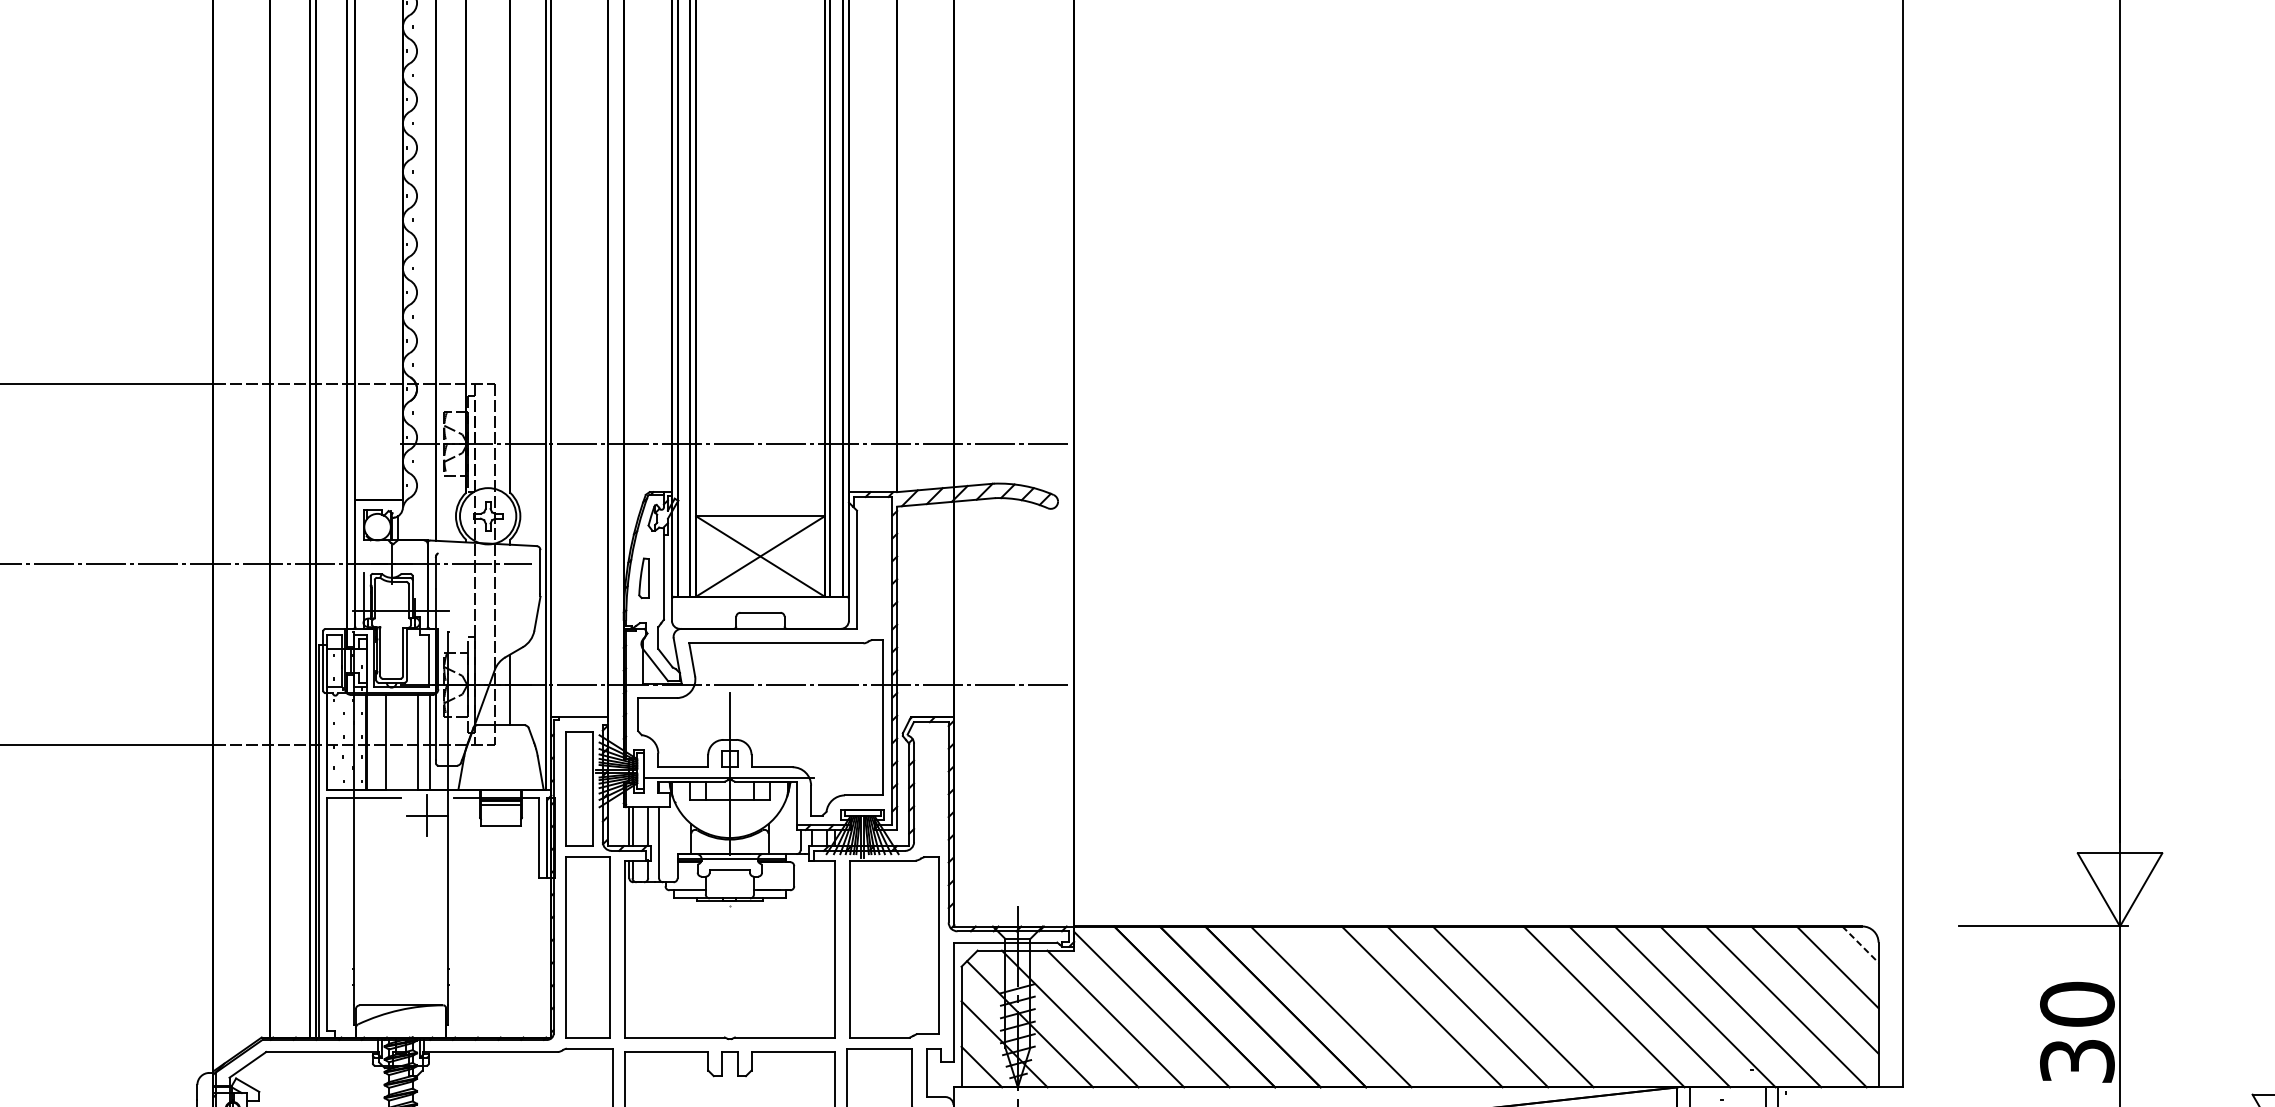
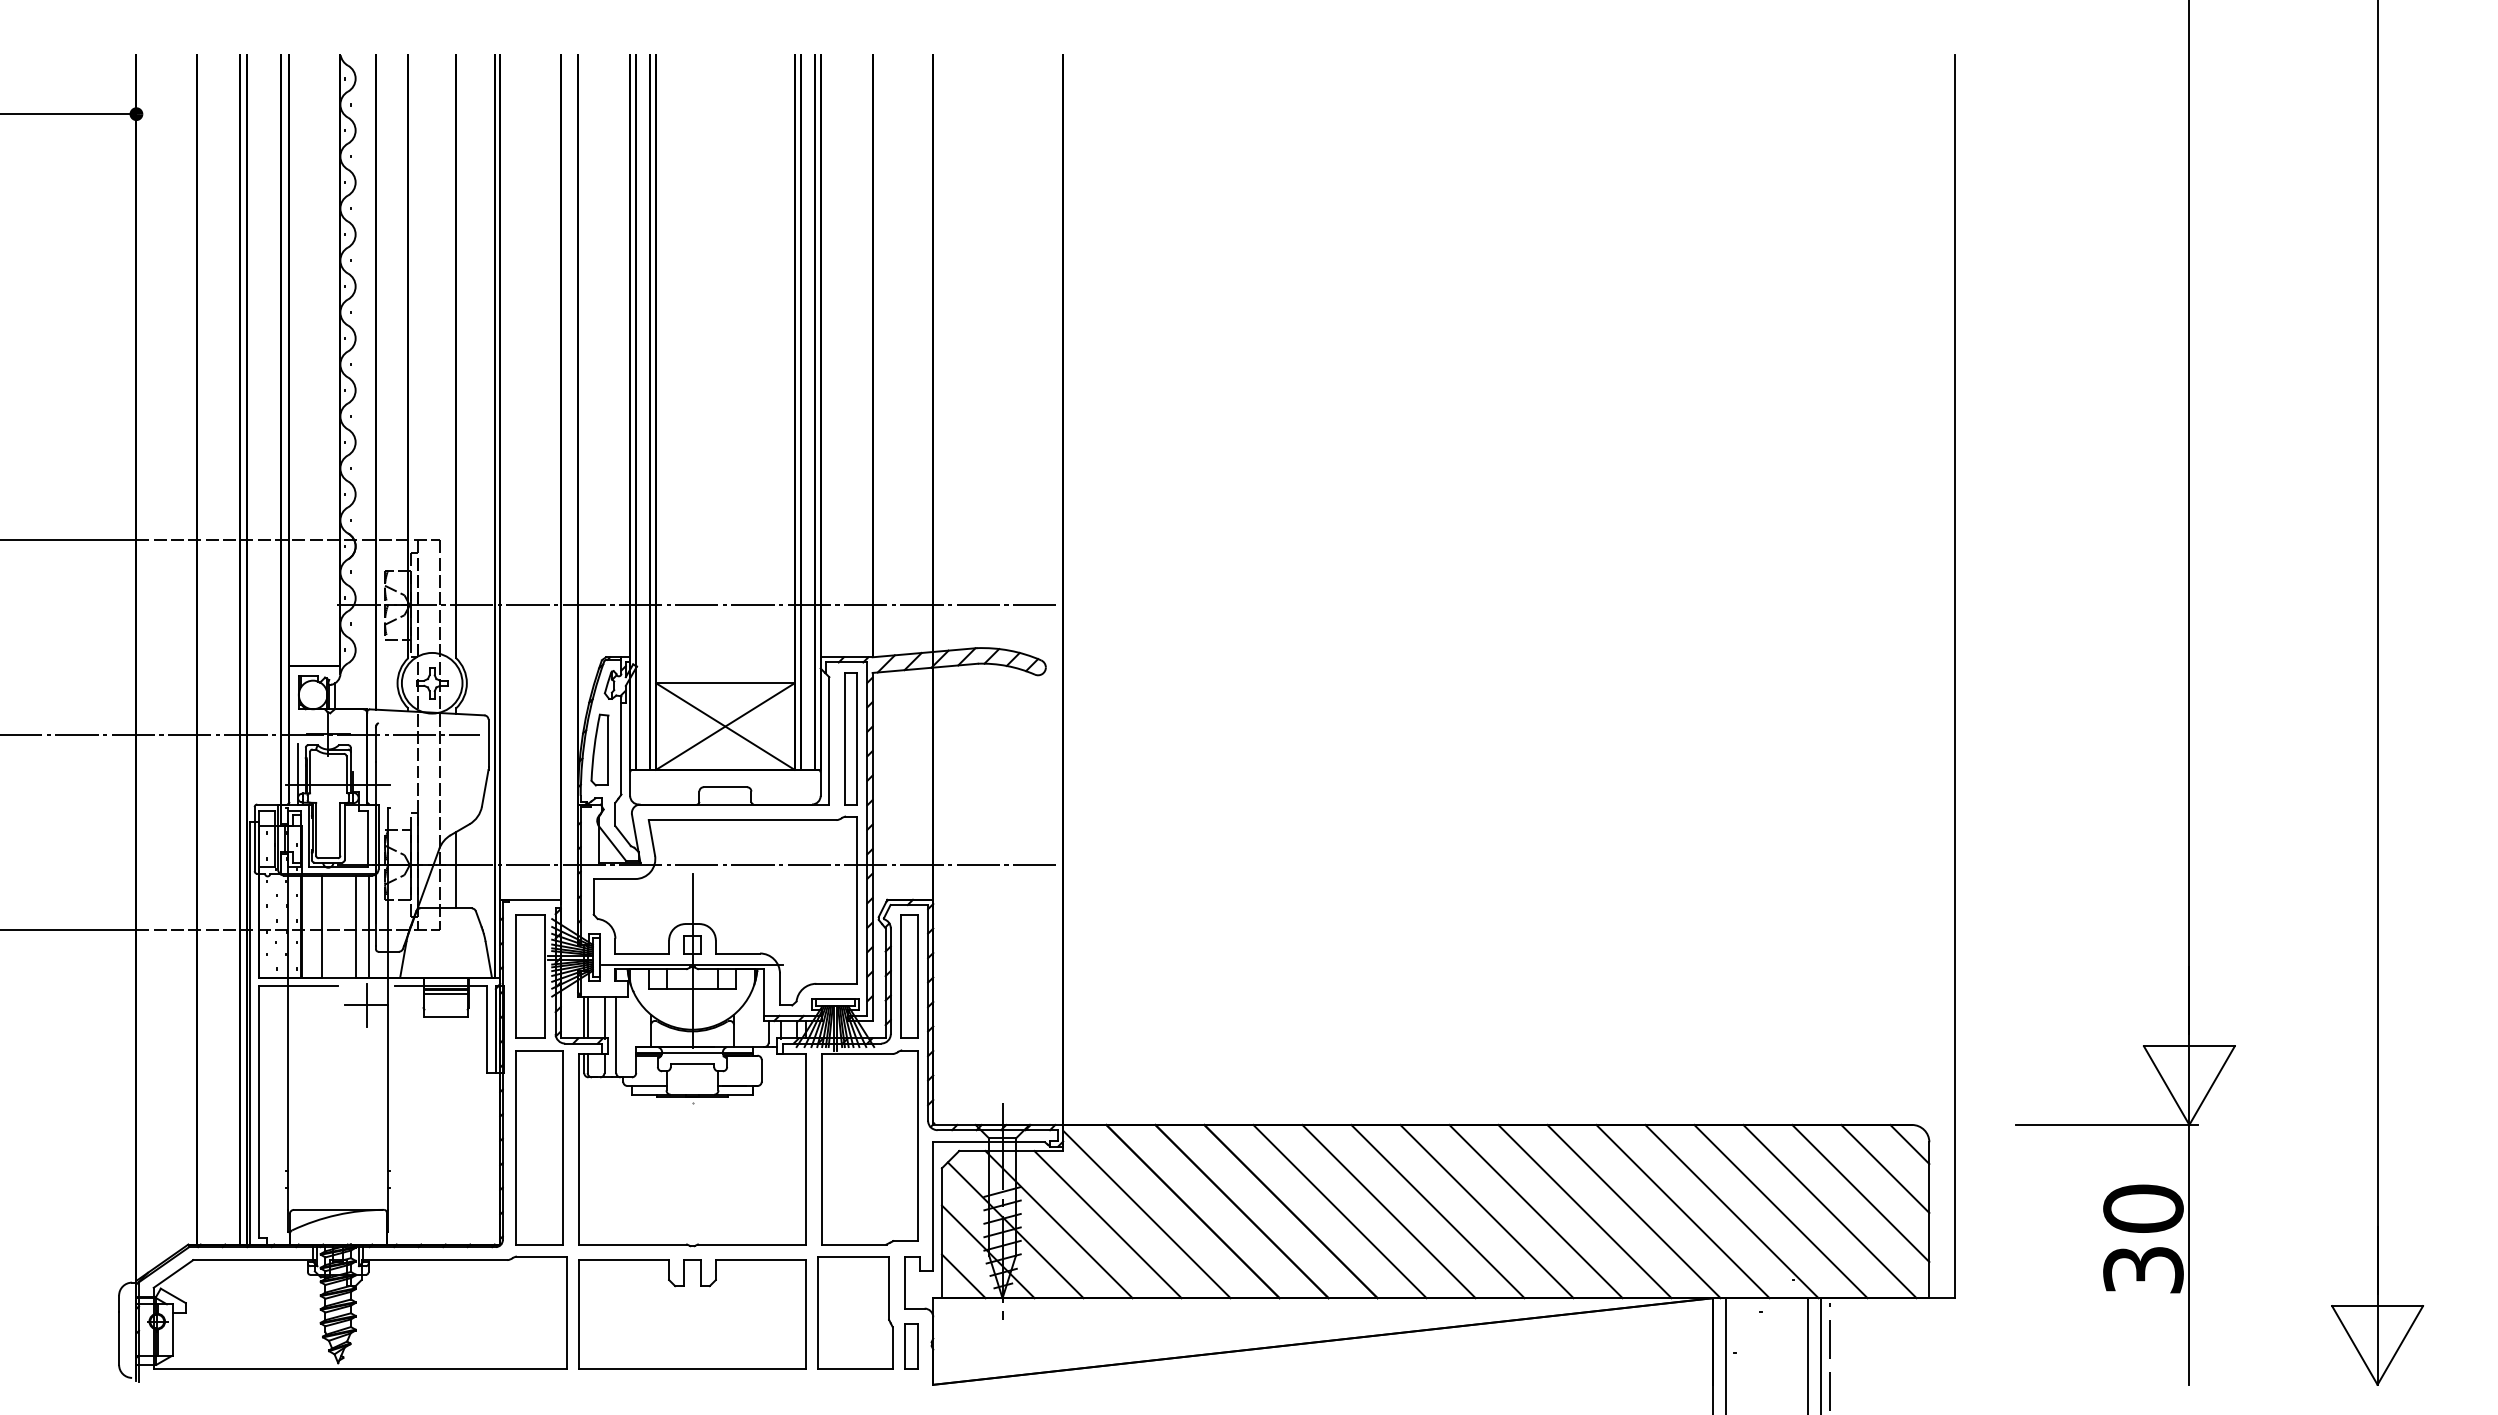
part: (876, 567) -> (850, 738), added
part: (643, 577) -> (599, 749), size x1.67
part: (931, 788) -> (909, 976), added
line: (1860, 944) -> (1909, 1144), dashed -> solid
line: (1376, 1006) -> (1388, 1211), added
line: (1558, 1006) -> (1584, 1211), added

